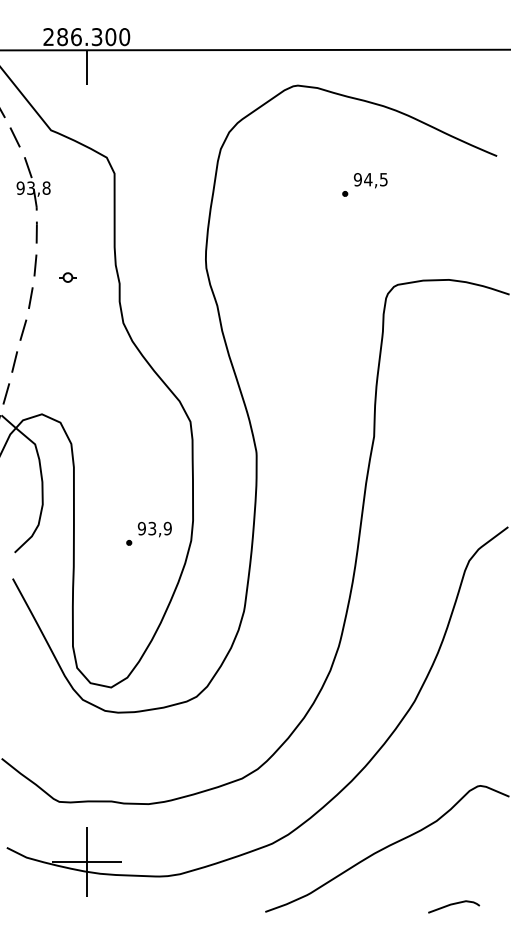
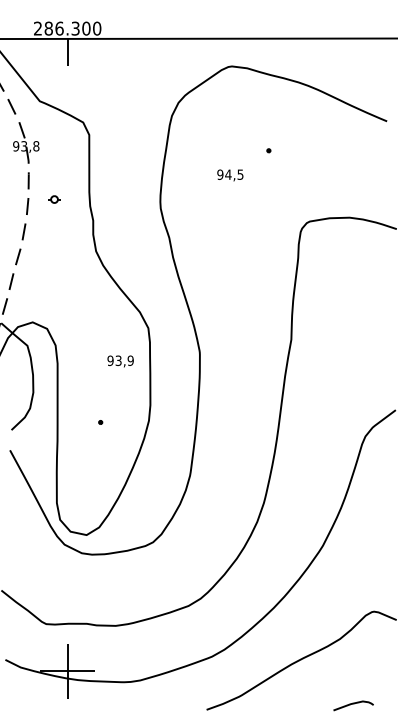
text: (370, 180) -> (230, 175), moved
part: (67, 277) -> (54, 199), moved
text: (154, 529) -> (120, 361), moved

